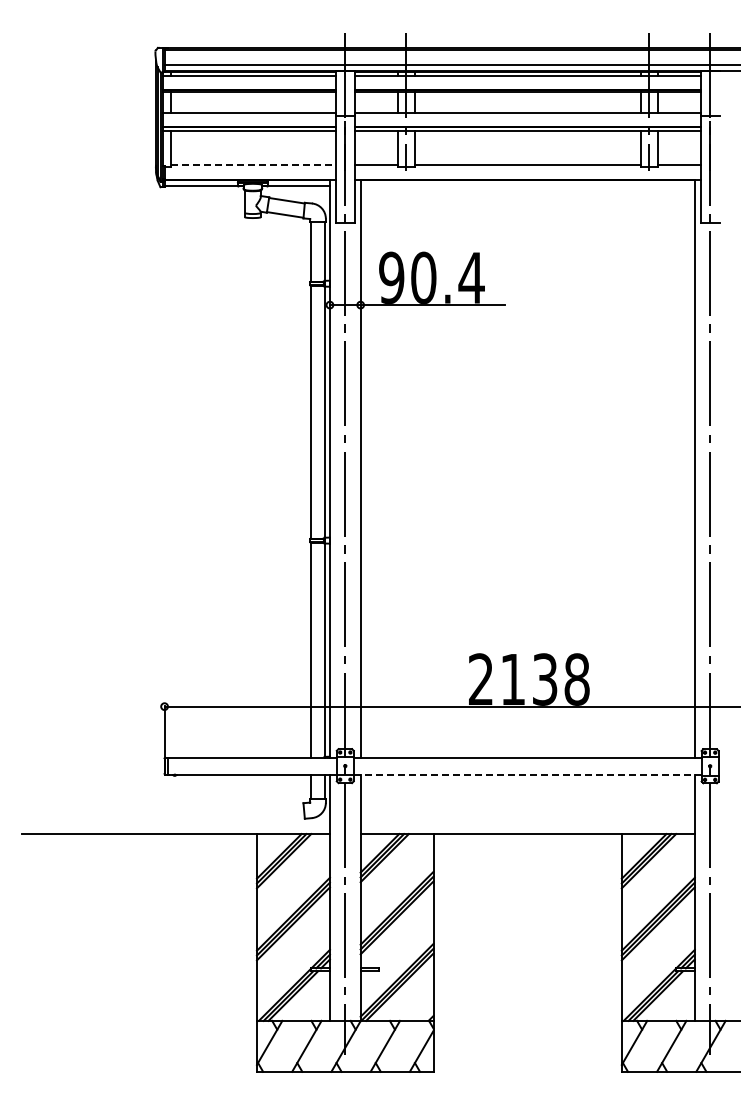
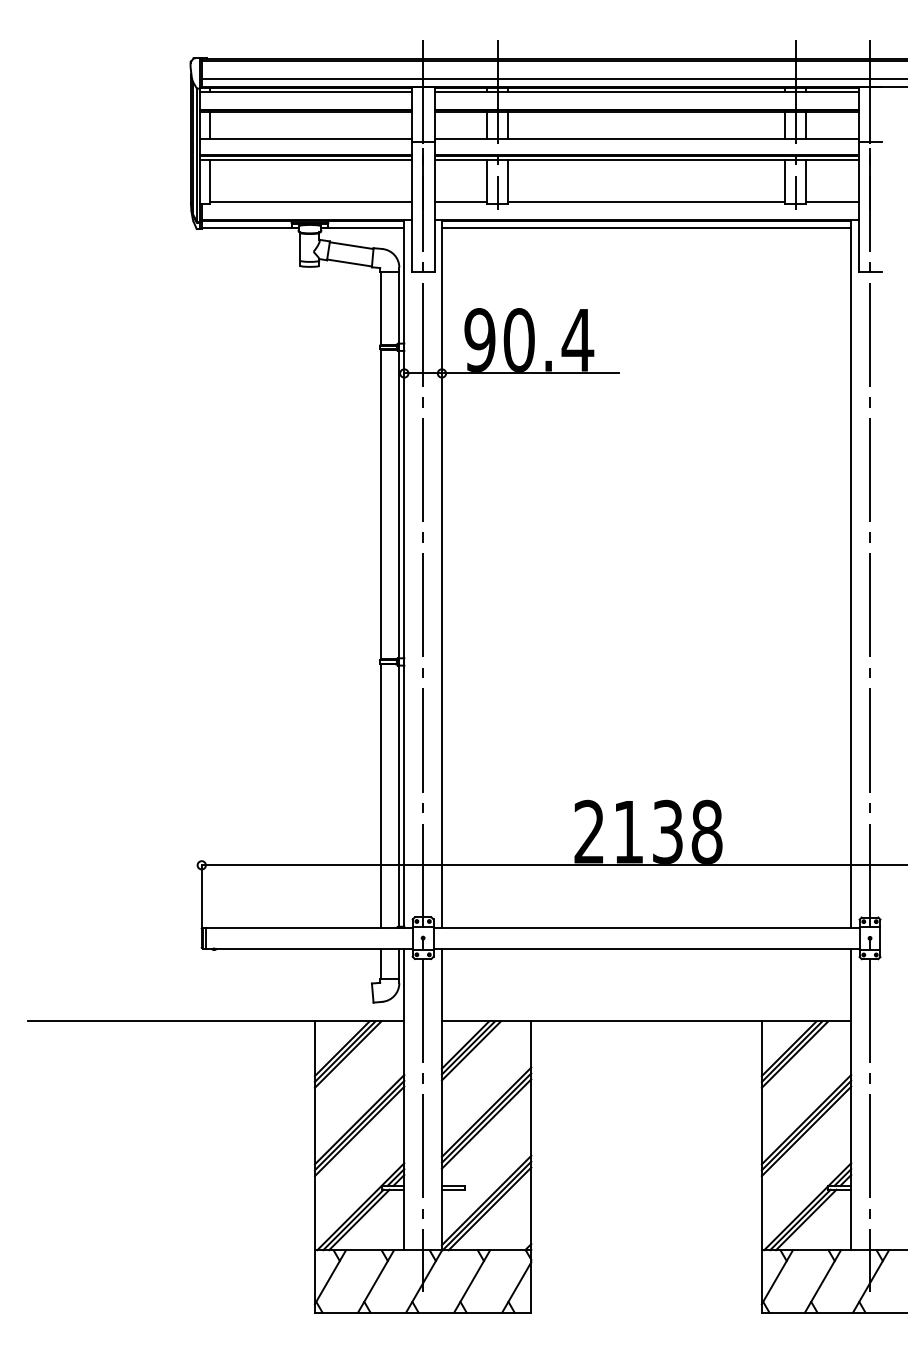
line: (254, 165) -> (311, 202), dashed -> solid
line: (527, 186) -> (646, 228), added
line: (527, 774) -> (646, 948), dashed -> solid

